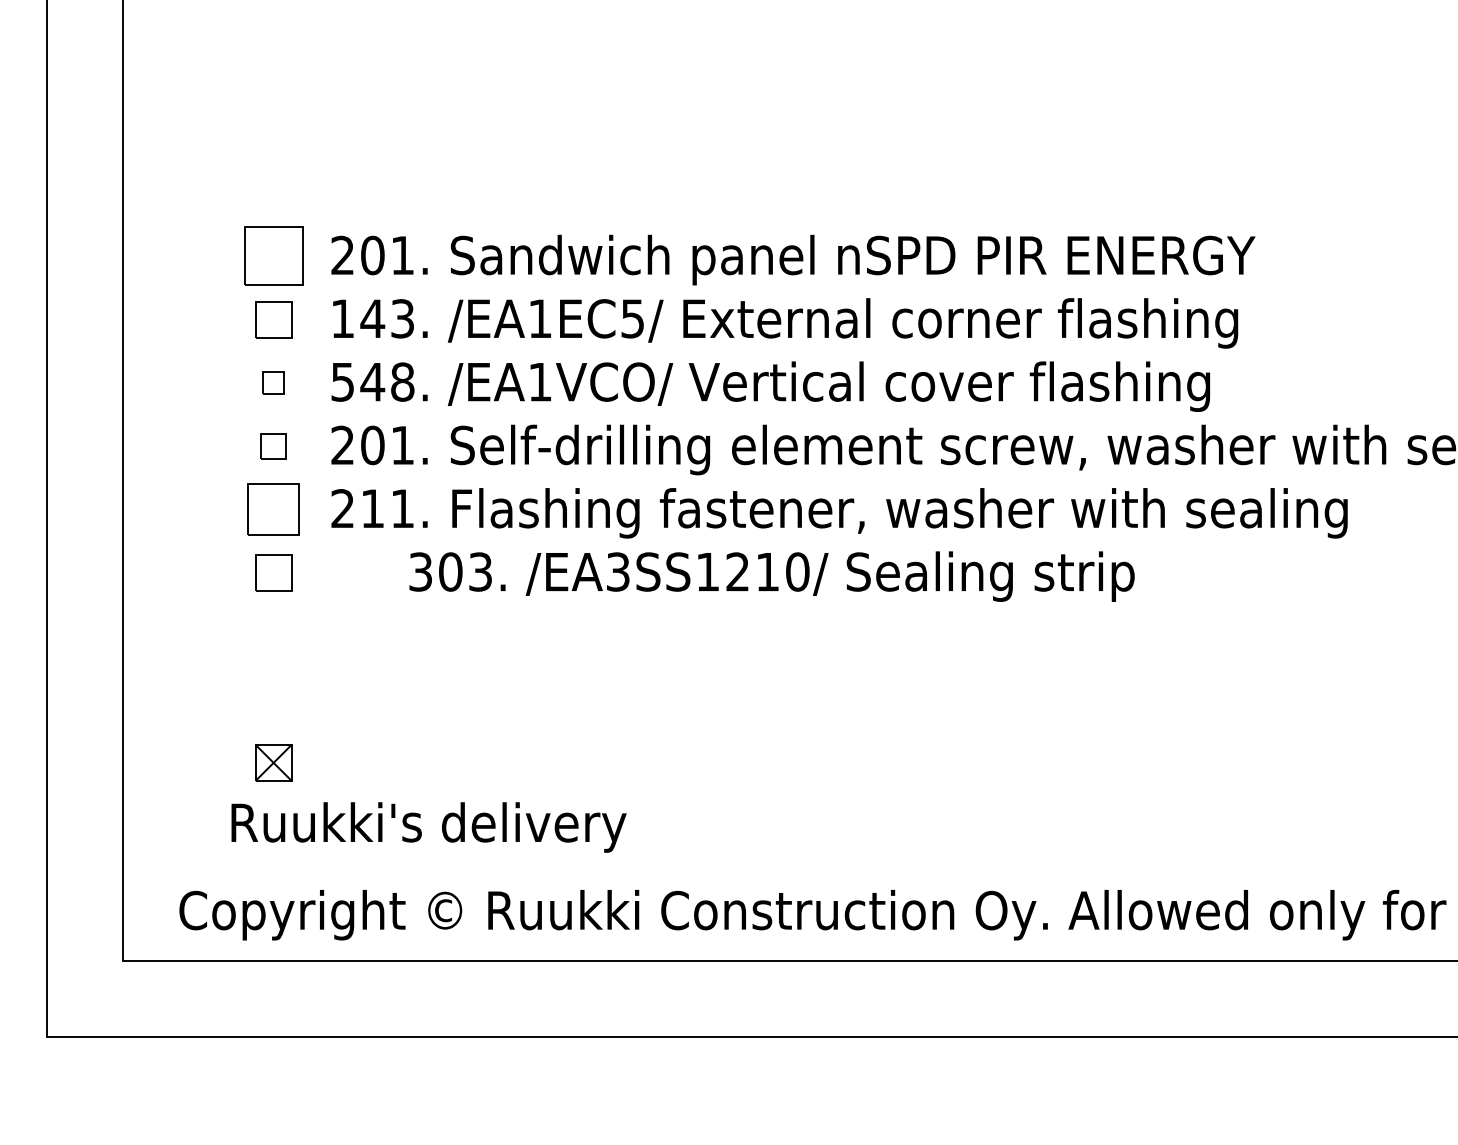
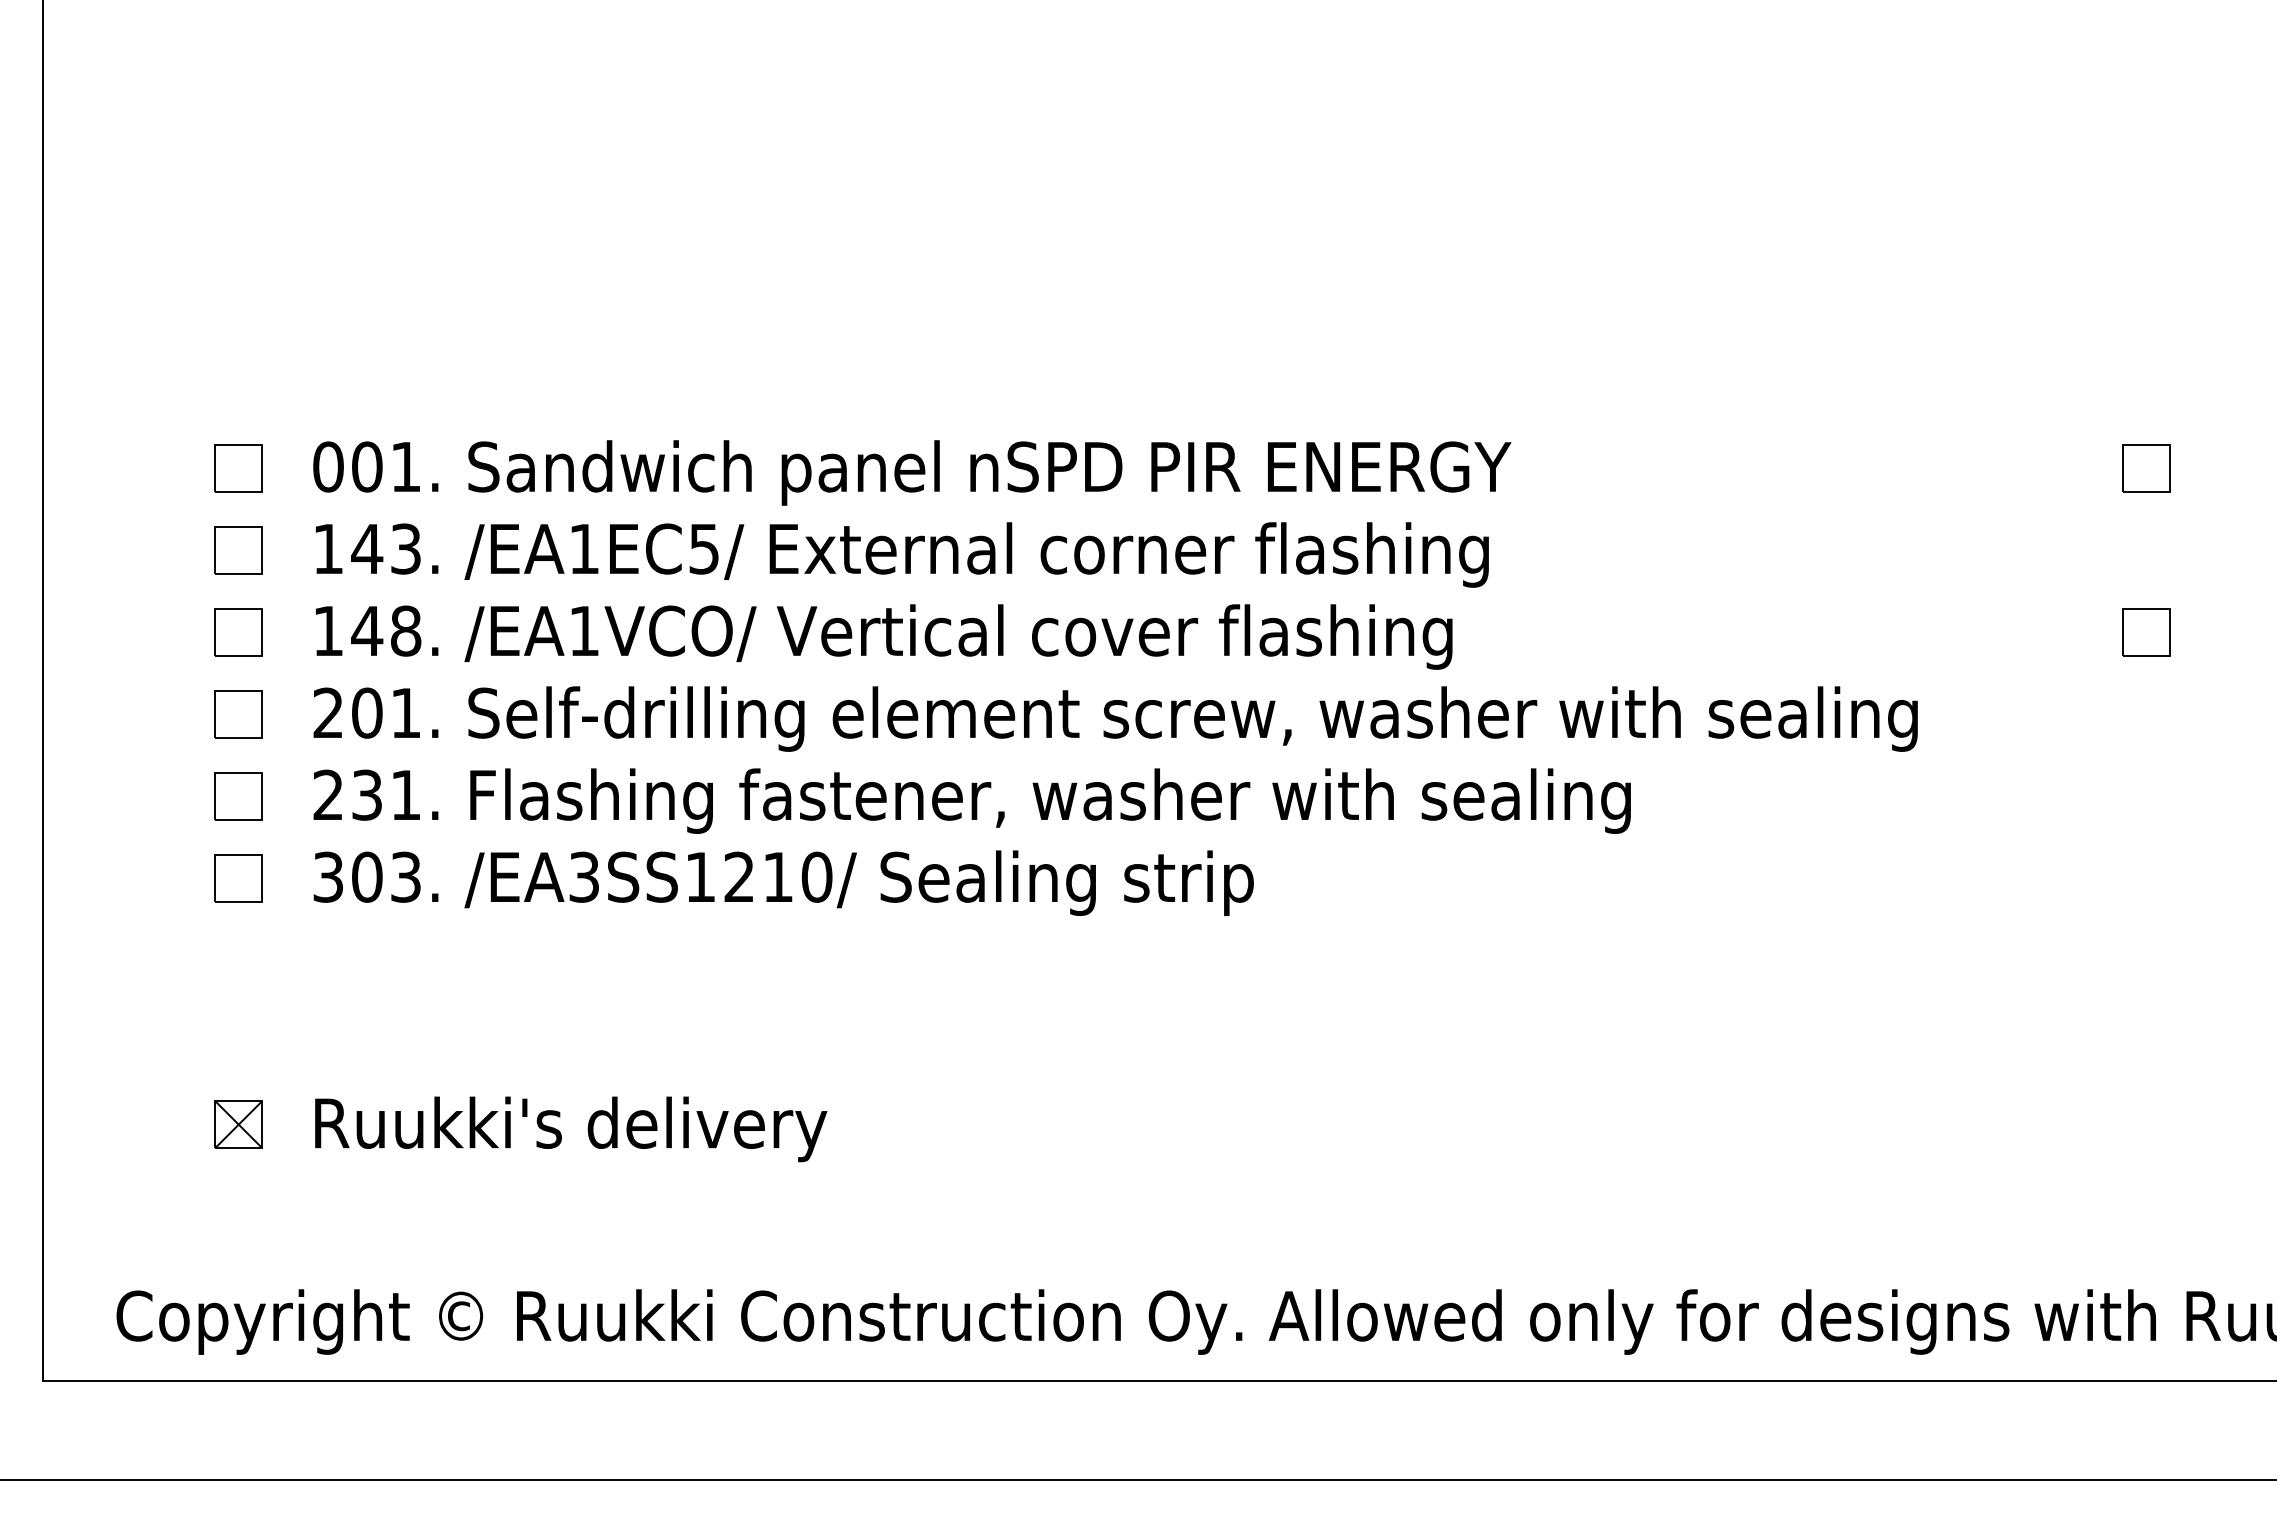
text: (342, 255) -> (328, 466), 201. -> 001.
part: (273, 256) -> (238, 468), size x0.62
text: (342, 382) -> (327, 631), 548. -> 148.
part: (273, 383) -> (238, 632), size x1.67
part: (273, 446) -> (238, 714), size x1.43
text: (372, 508) -> (366, 794), 211. -> 231.
part: (273, 509) -> (238, 796), size x0.71
text: (771, 576) -> (783, 882), moved
text: (429, 827) -> (571, 1129), moved

